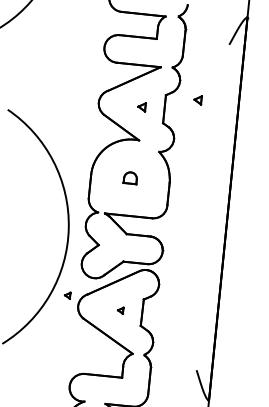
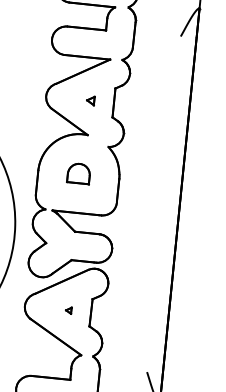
part: (197, 100) -> (147, 93), removed
part: (130, 178) -> (78, 174), size x1.67
part: (67, 295) -> (13, 295), removed

